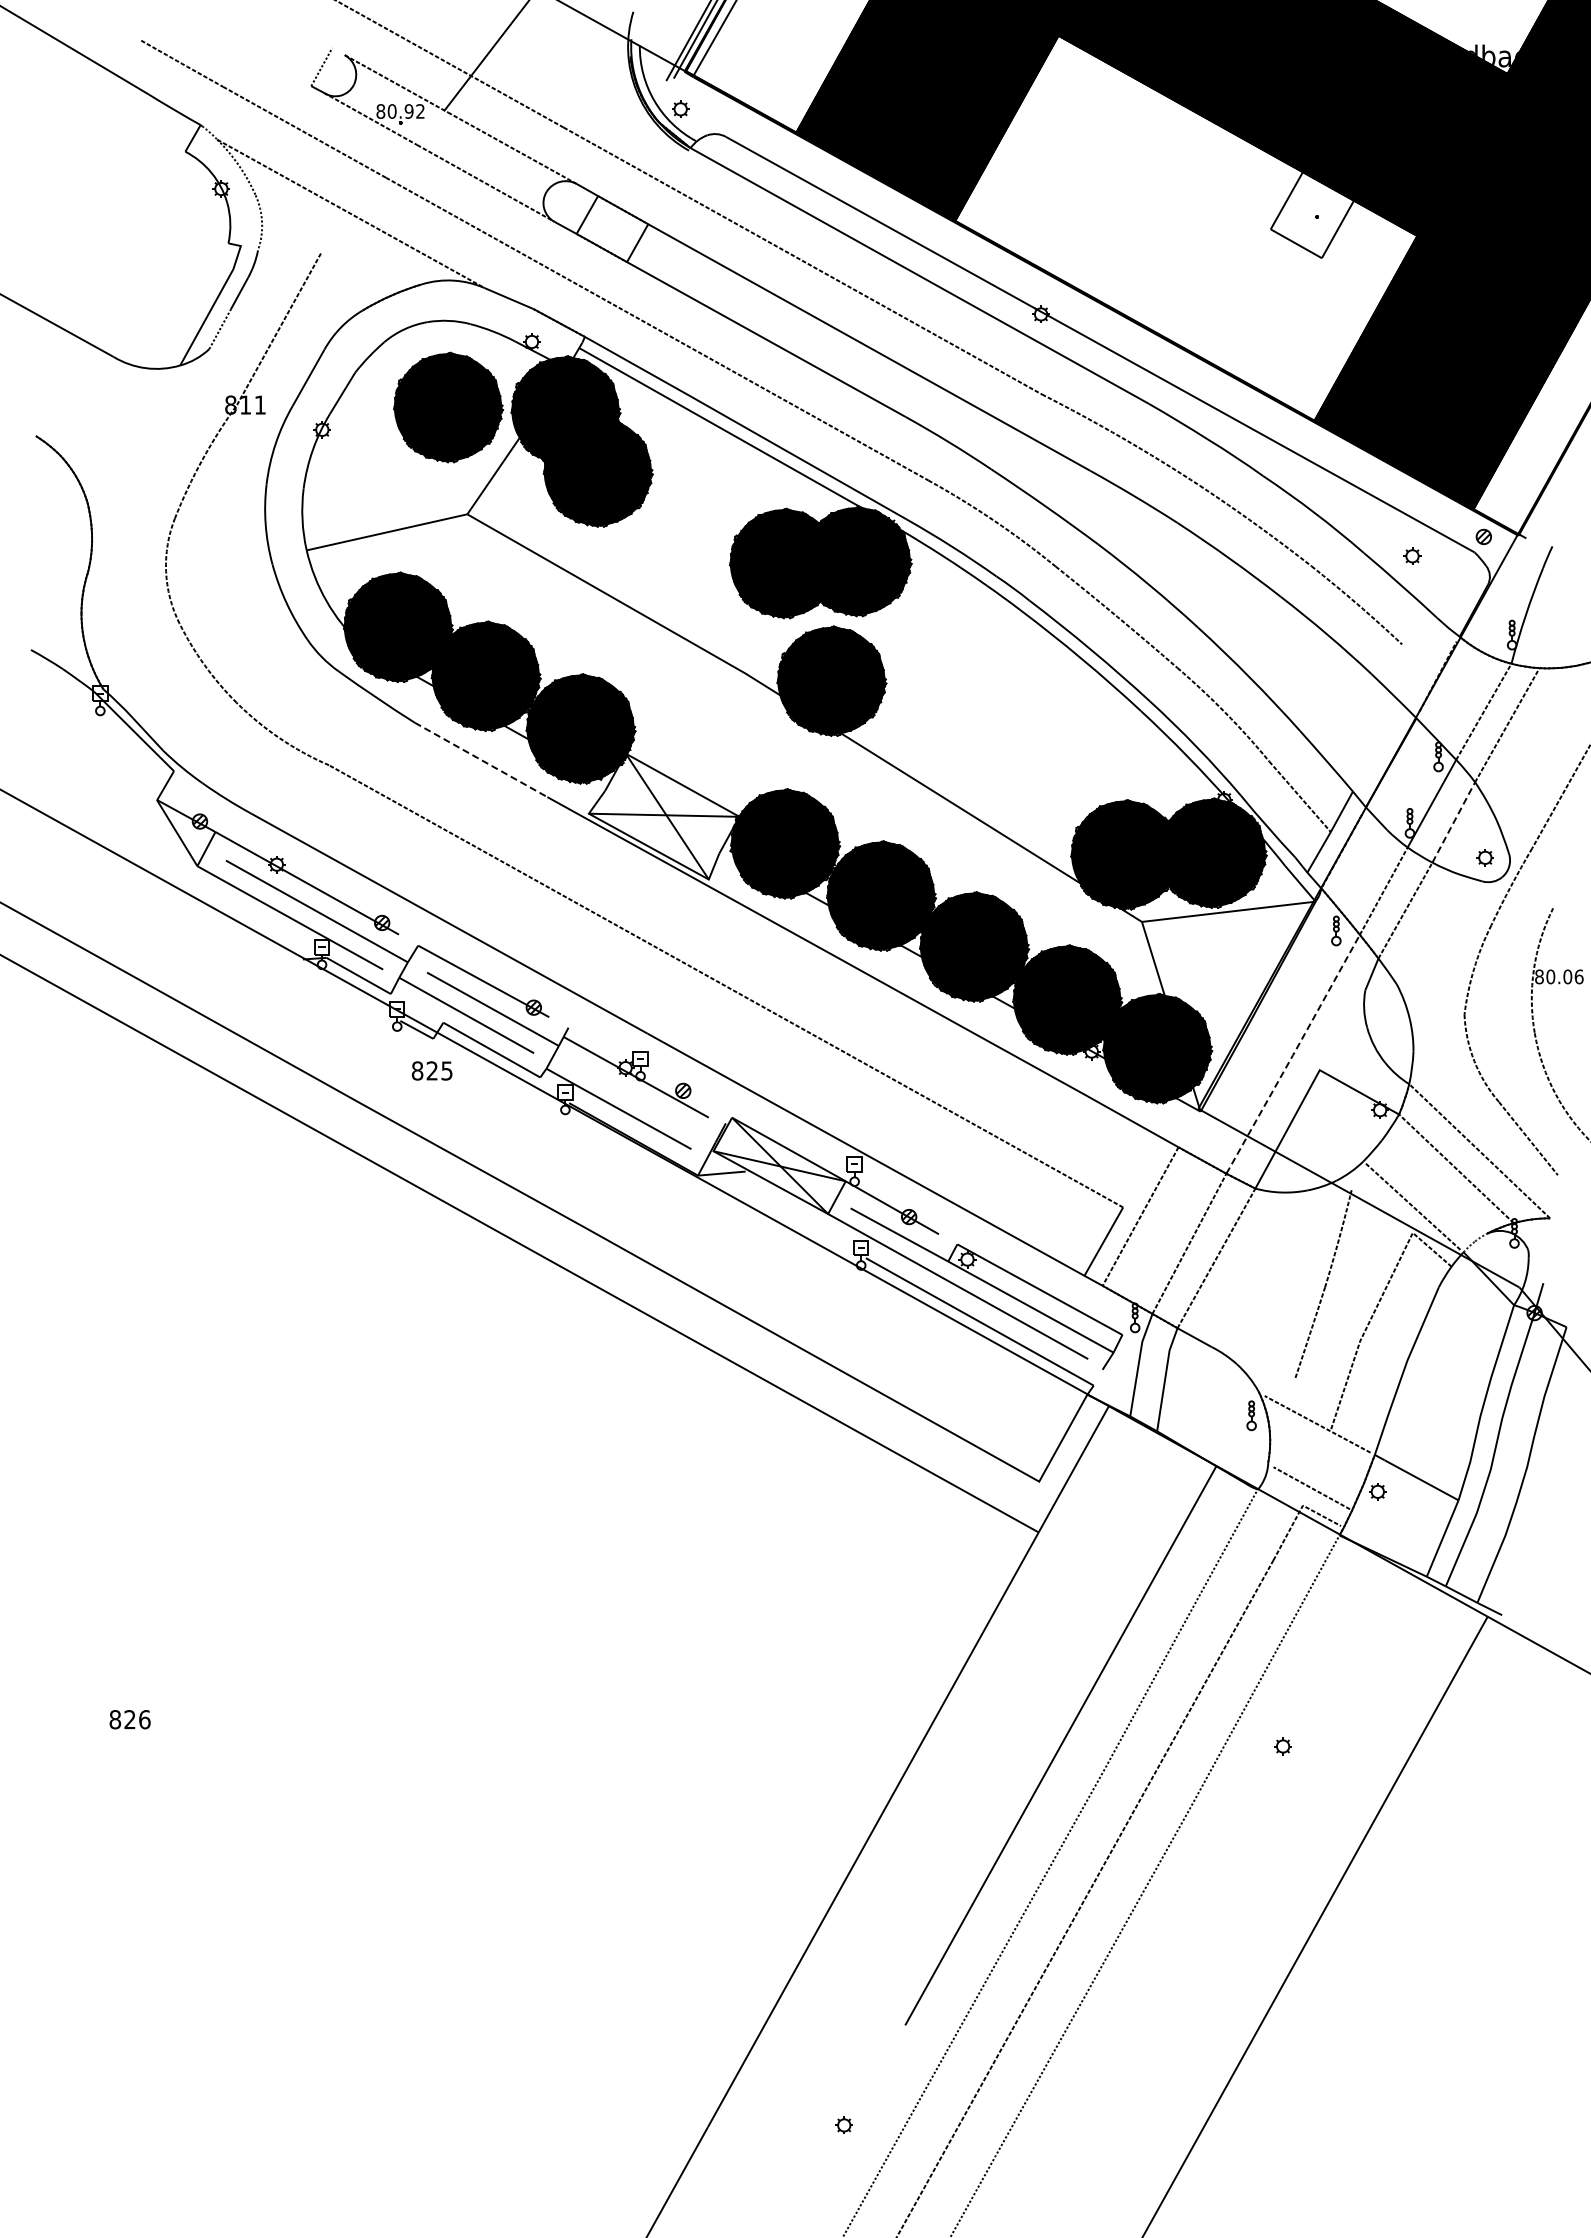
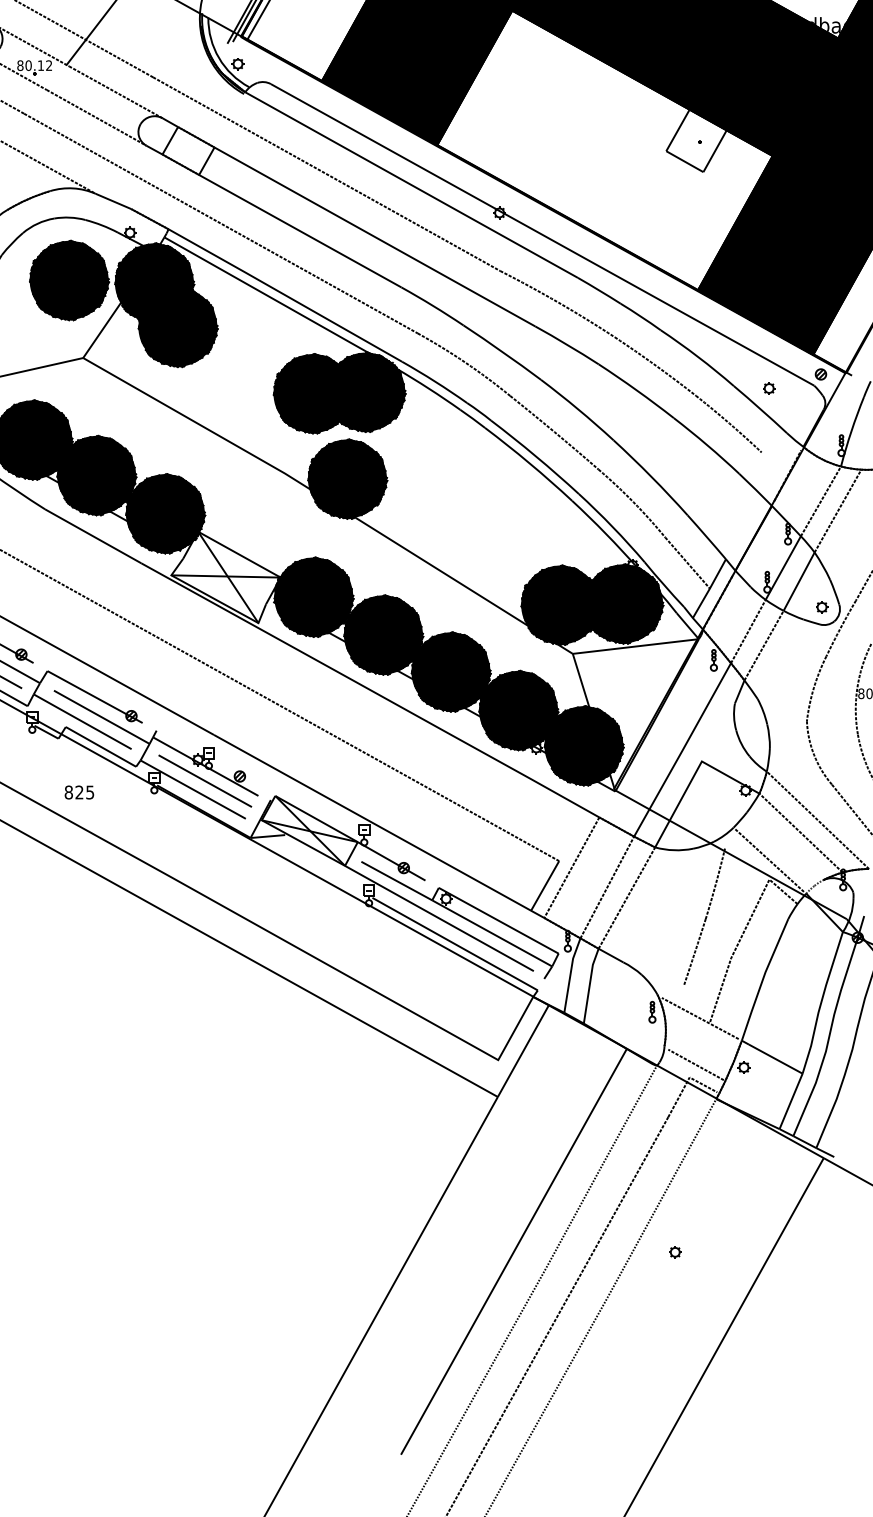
text: (408, 111) -> (40, 65), 80.92 -> 80.12
line: (481, 759) -> (93, 535), dashed -> solid
line: (1454, 822) -> (799, 581), dashed -> solid
line: (1293, 1054) -> (682, 750), dashed -> solid
text: (431, 1070) -> (78, 792), moved
line: (635, 1097) -> (205, 781), added

